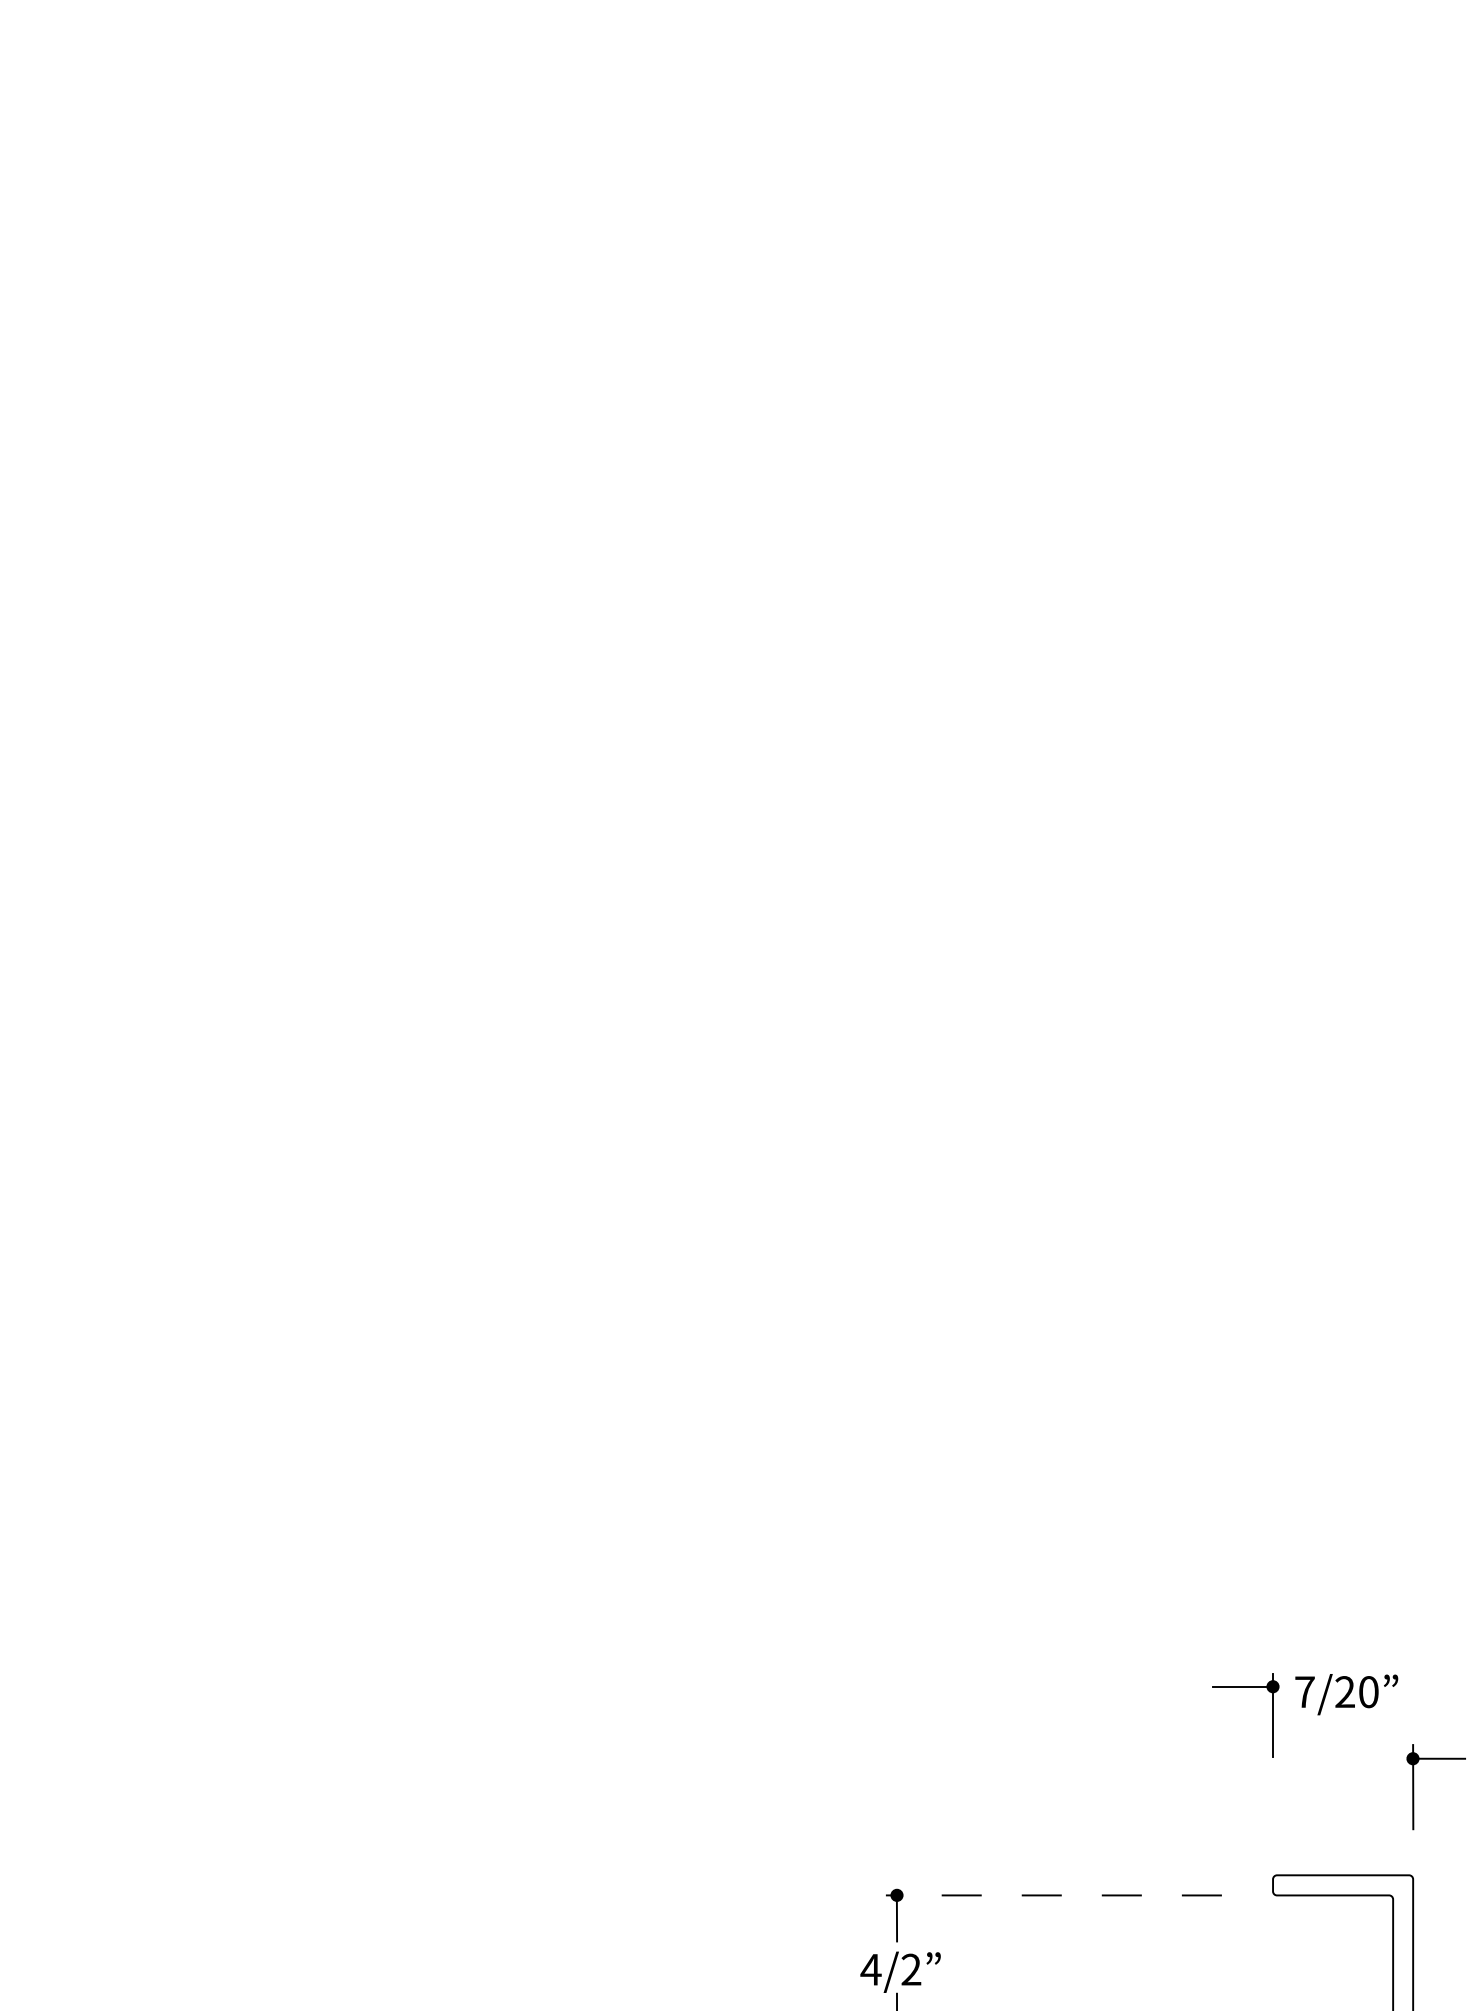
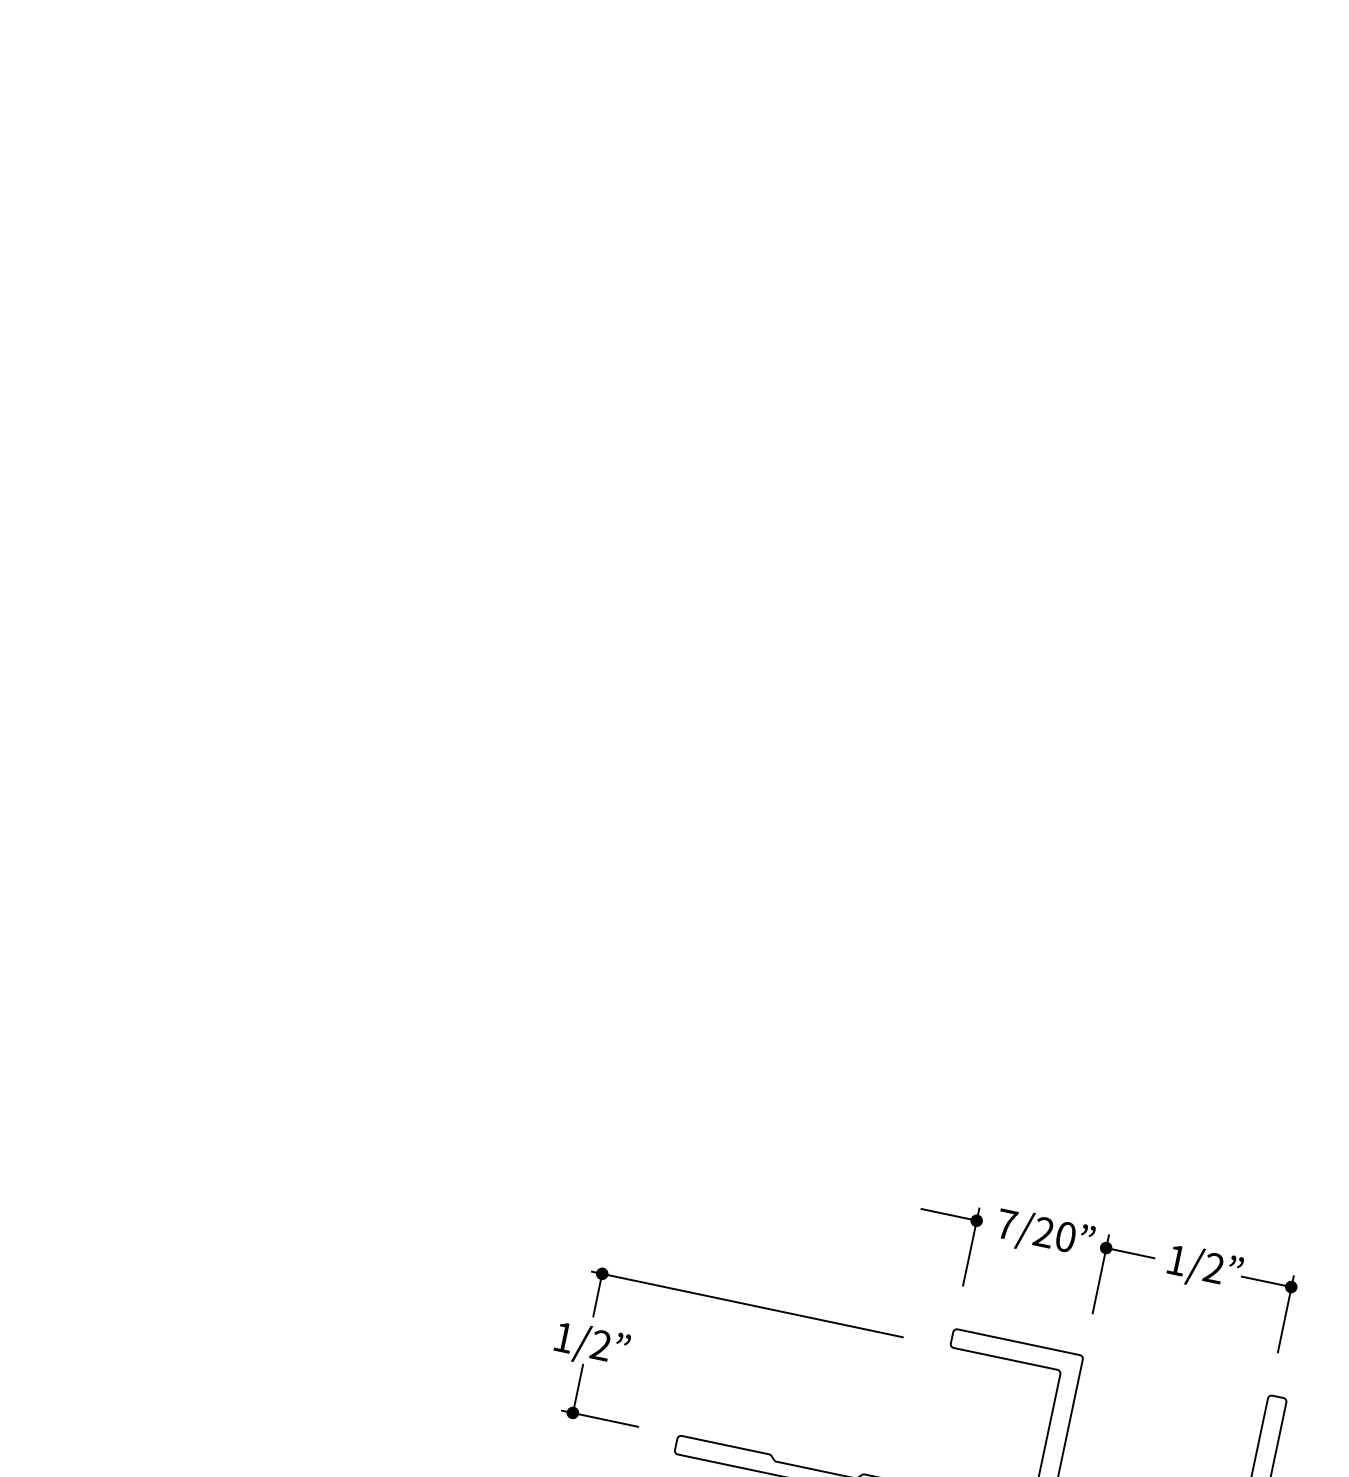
text: (1346, 1694) -> (1044, 1234), moved
part: (1272, 1715) -> (970, 1247), moved
line: (1053, 1895) -> (746, 1304), dashed -> solid
text: (870, 1969) -> (563, 1337), 4/2 -> 1/2

